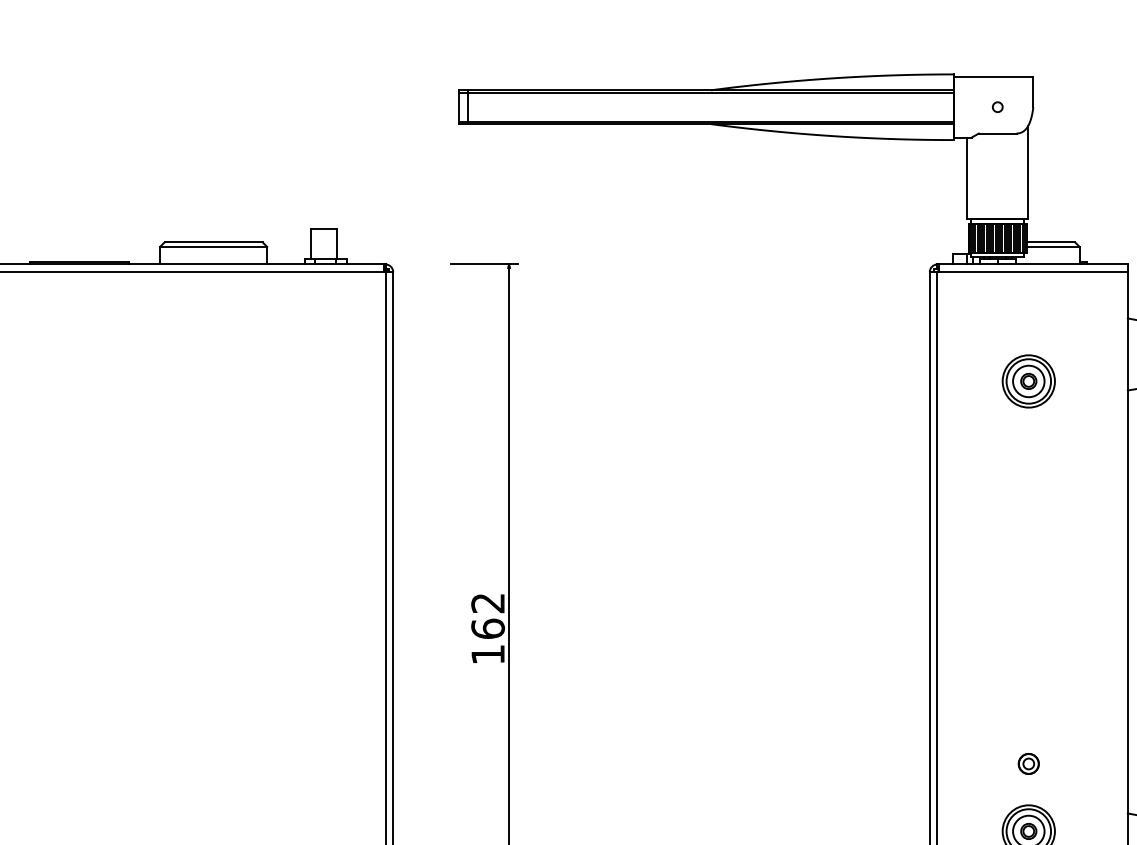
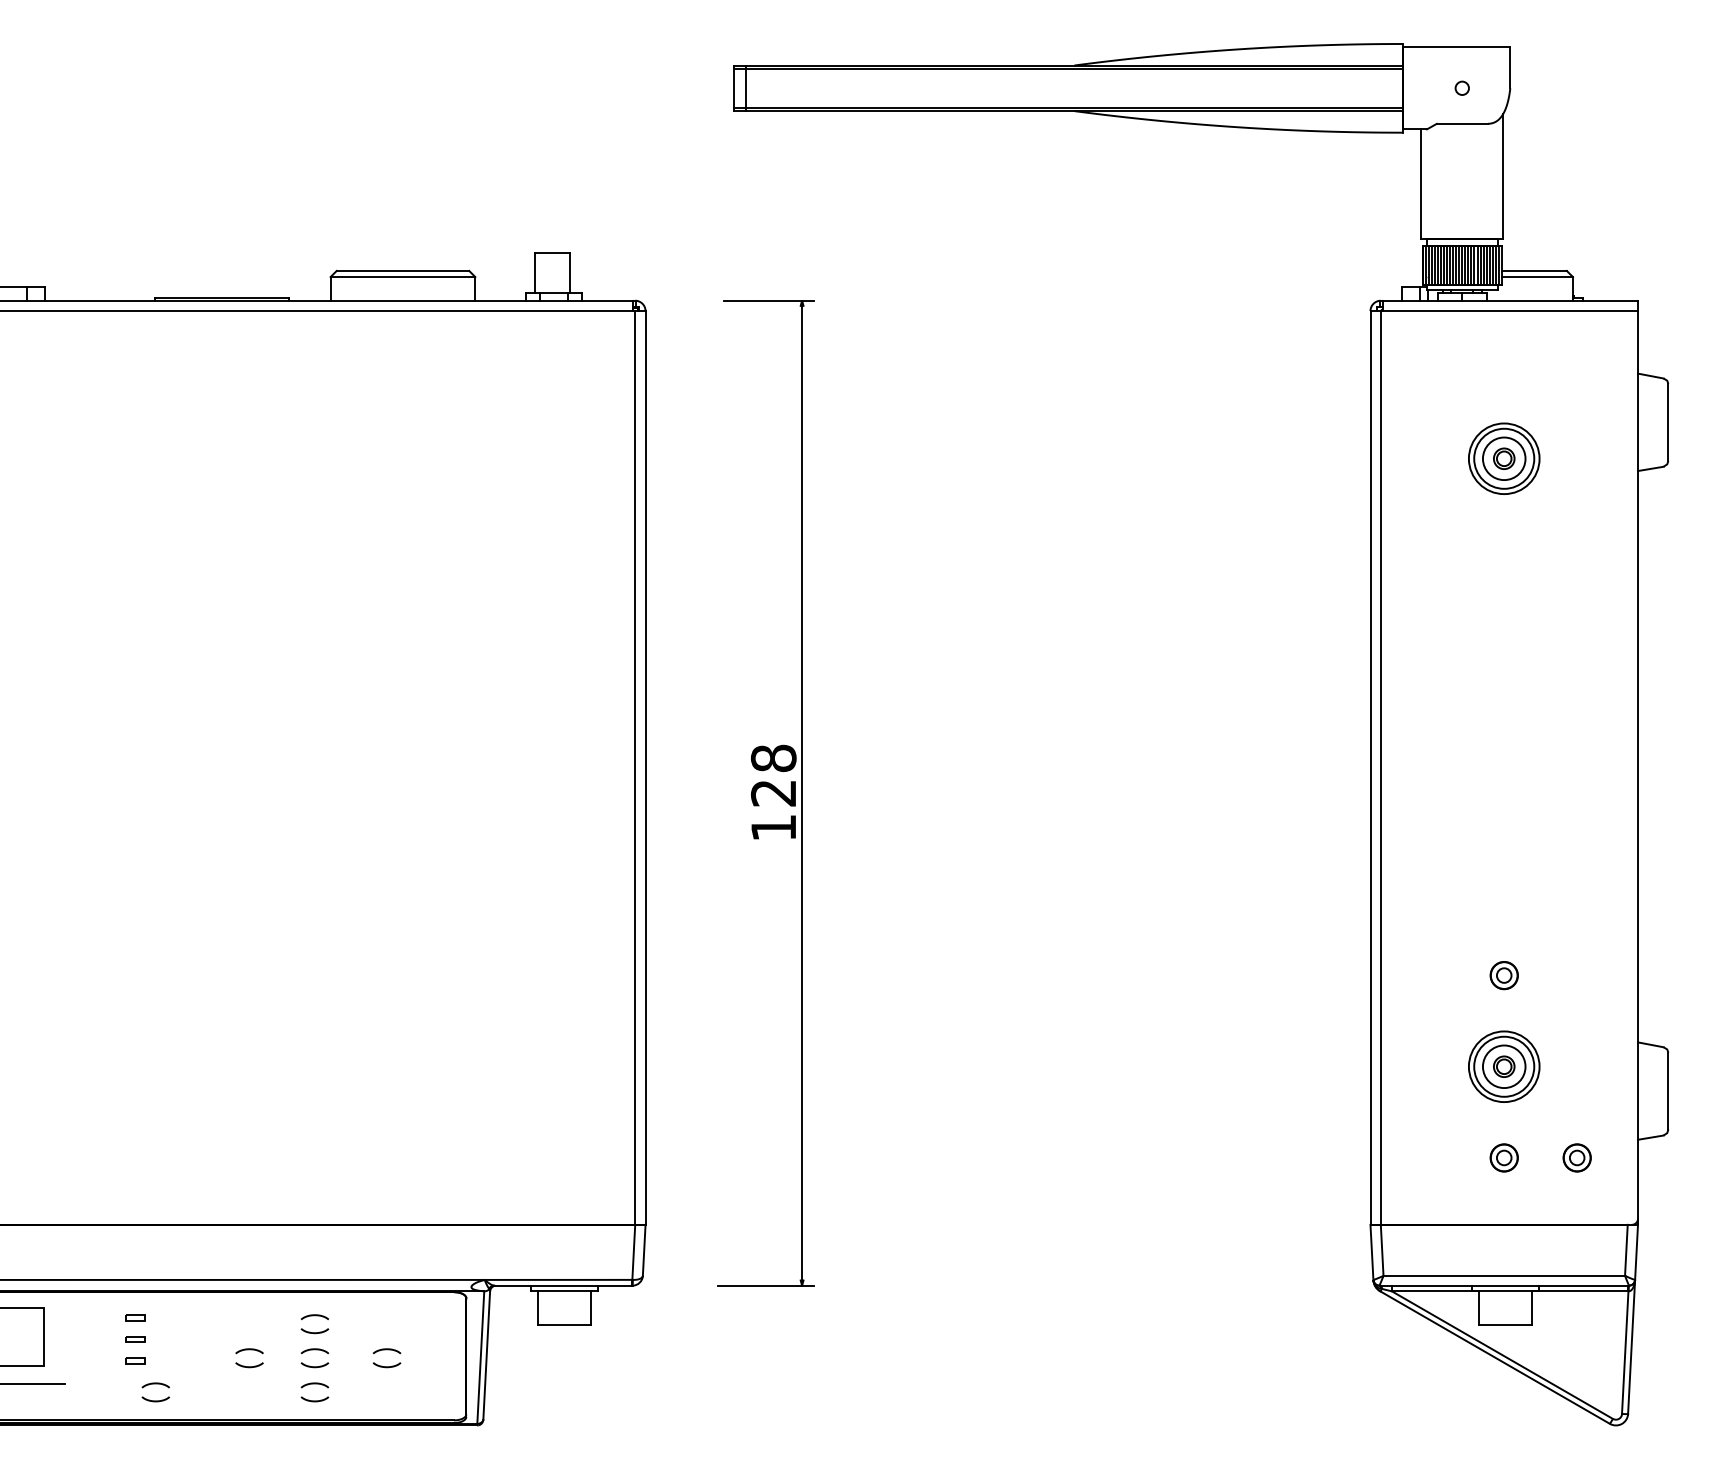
text: (487, 615) -> (773, 775), 162 -> 128

